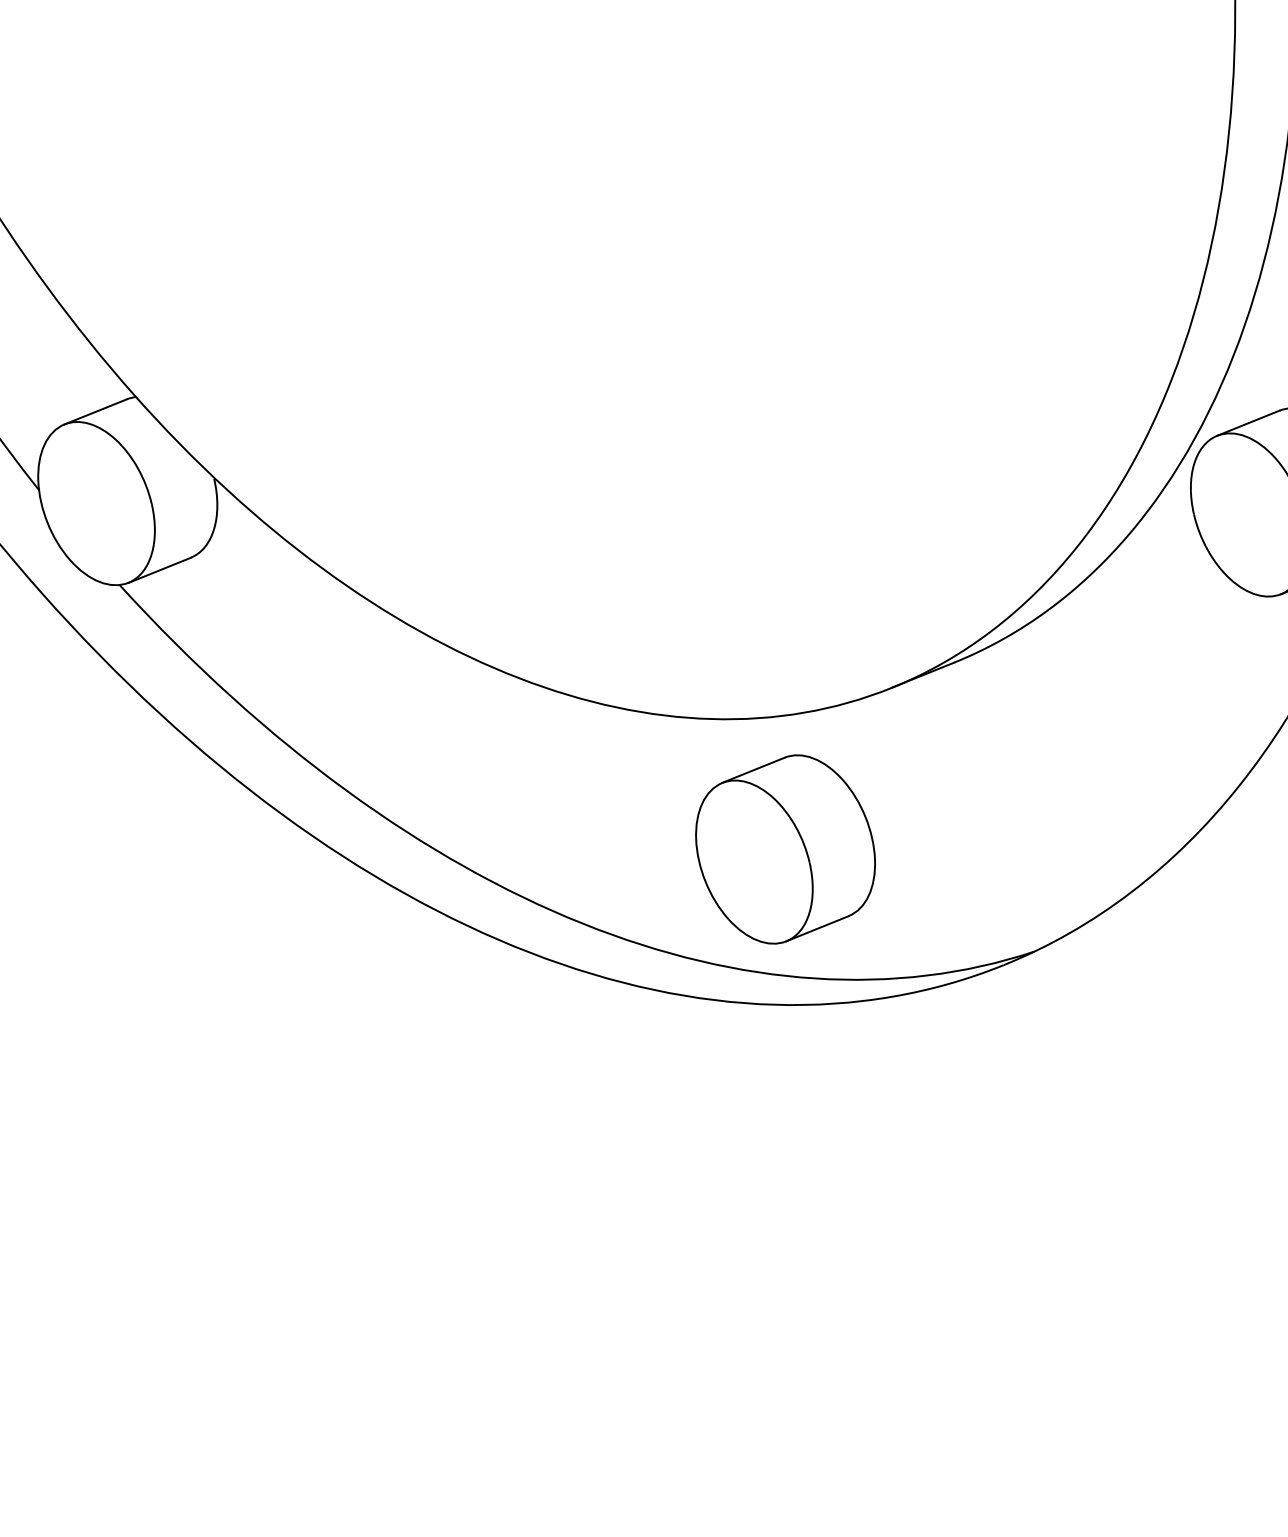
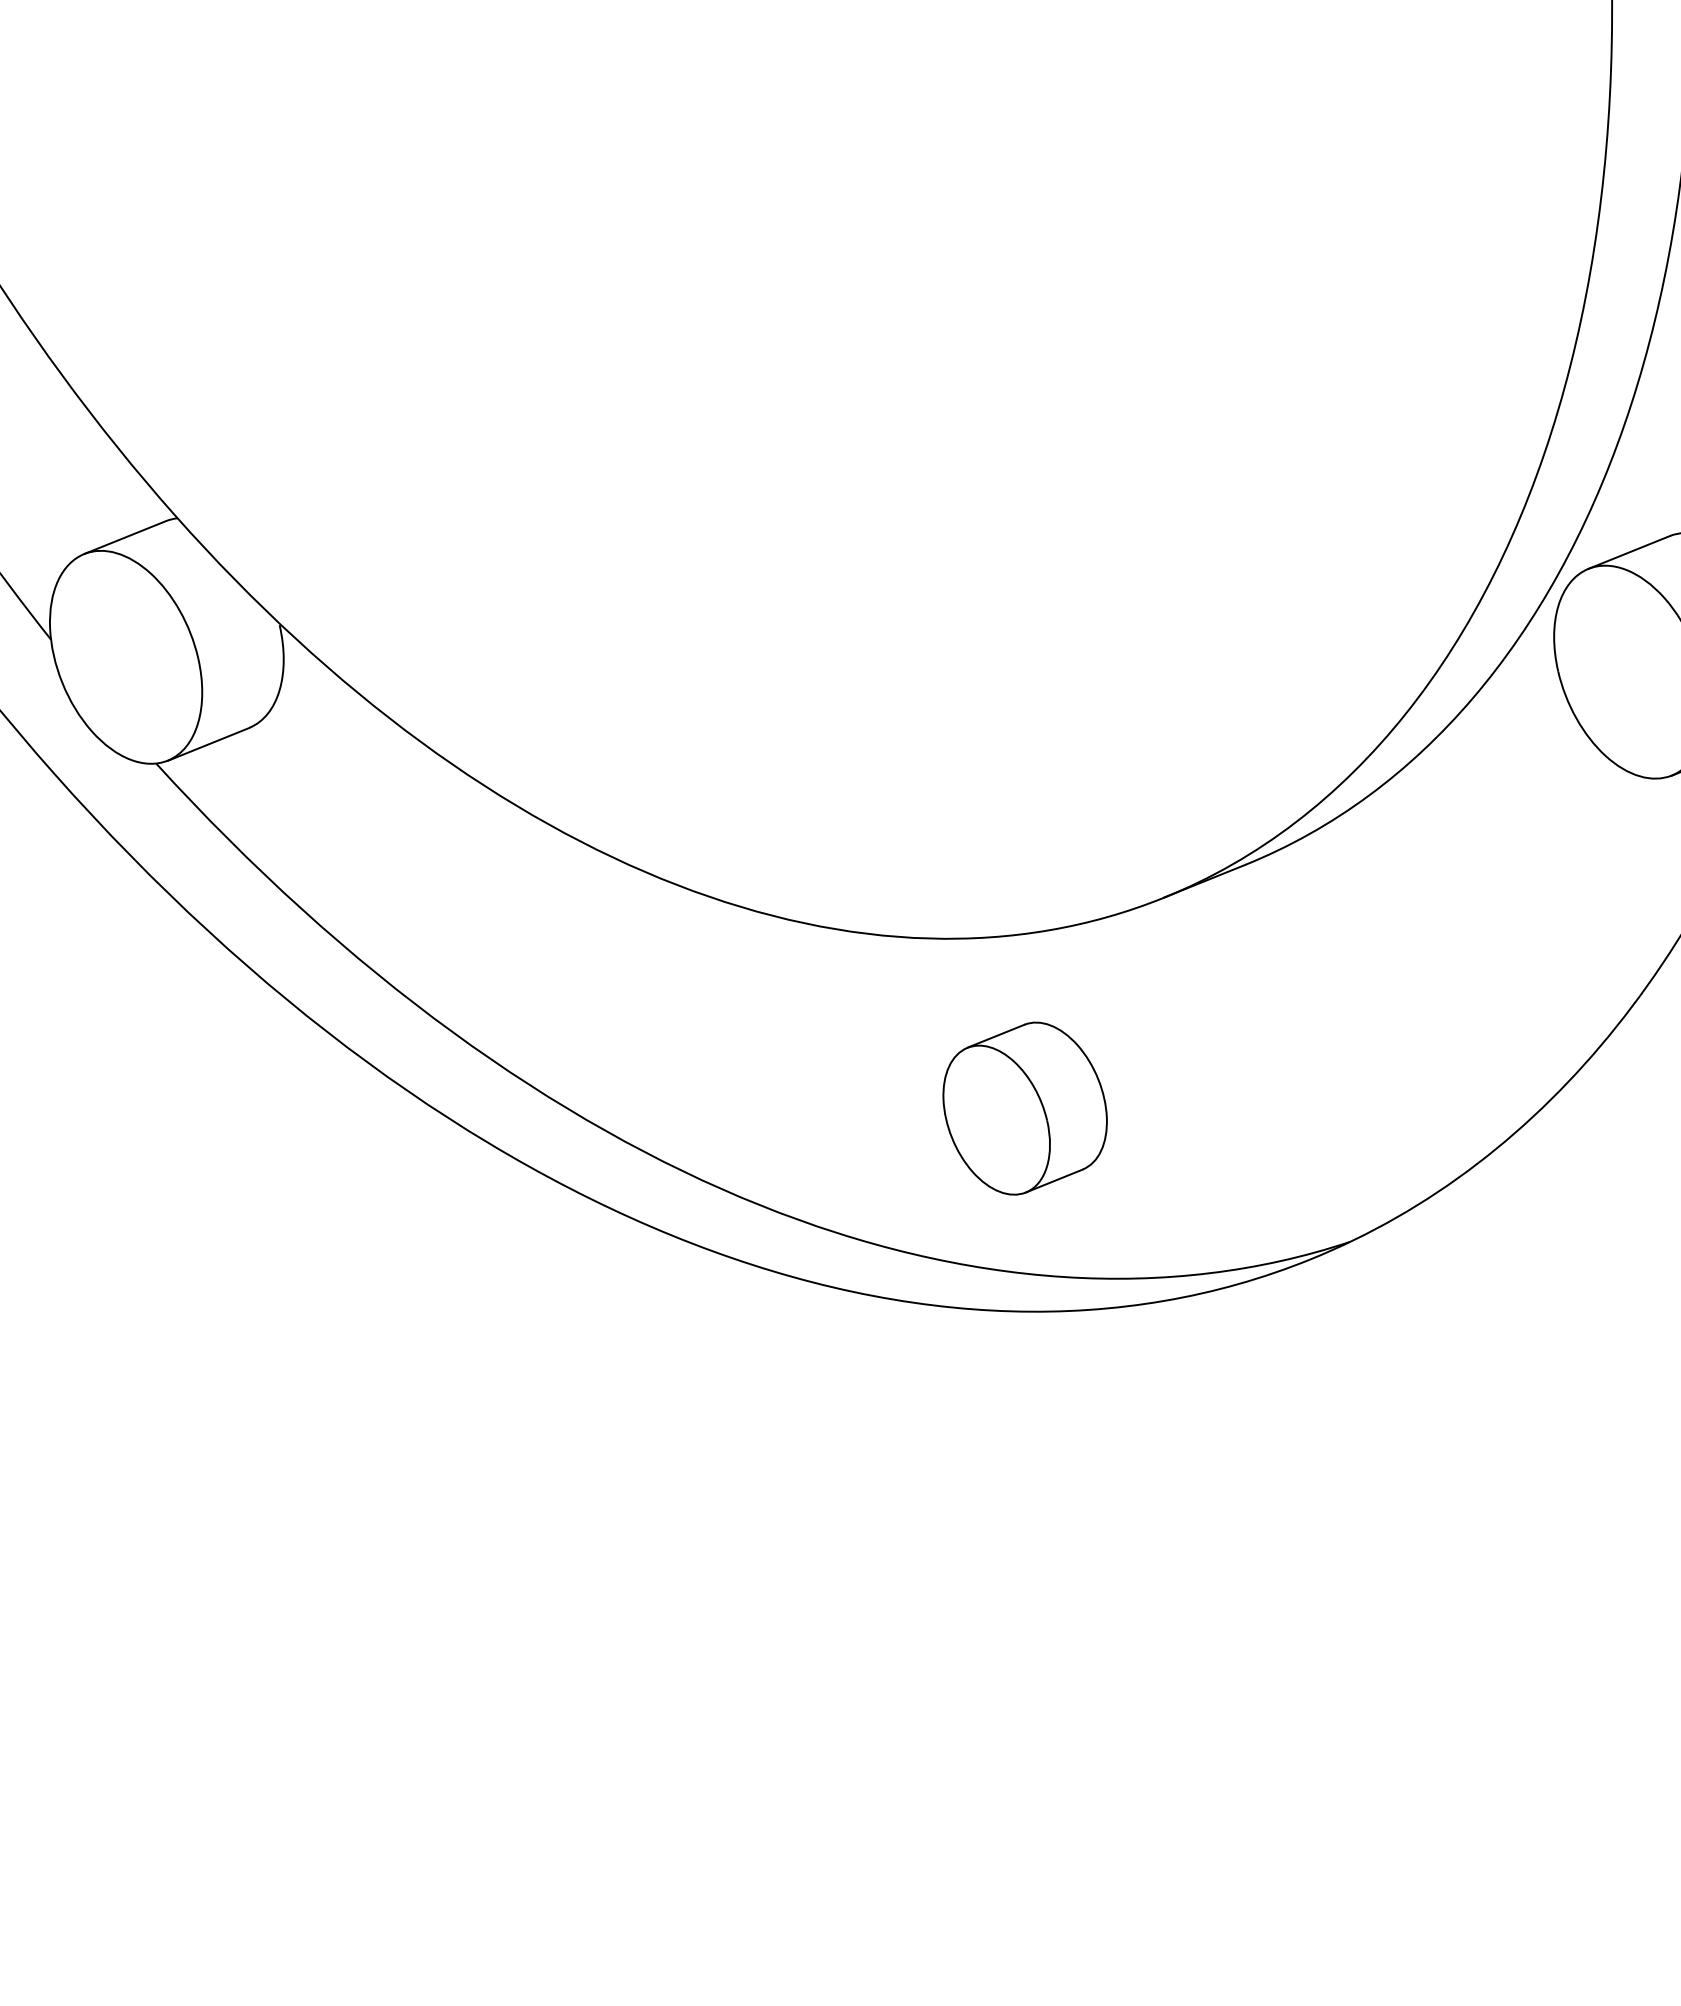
part: (784, 849) -> (1024, 1108), size x0.7

